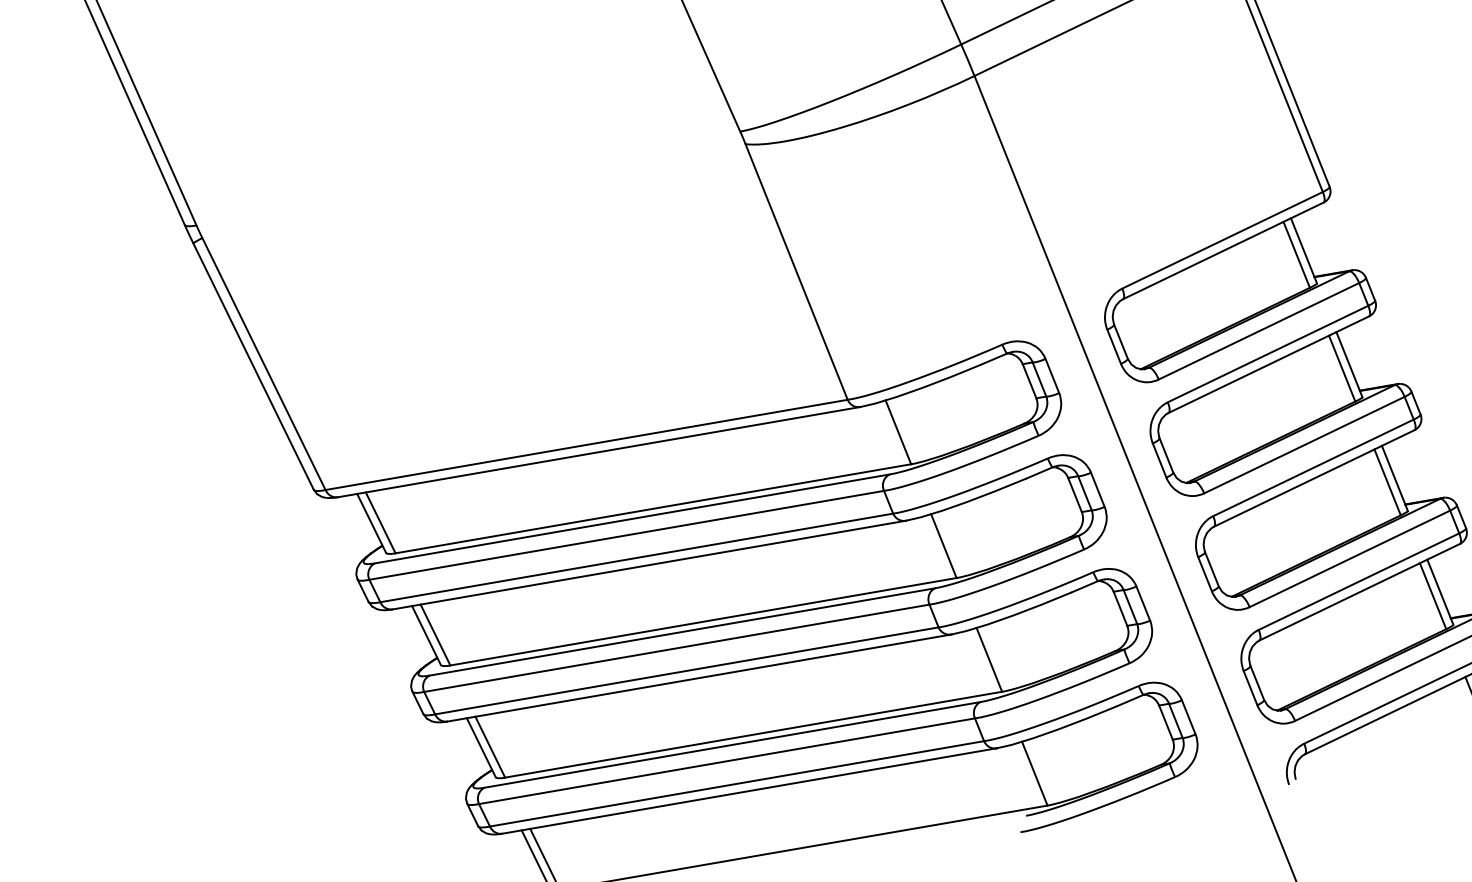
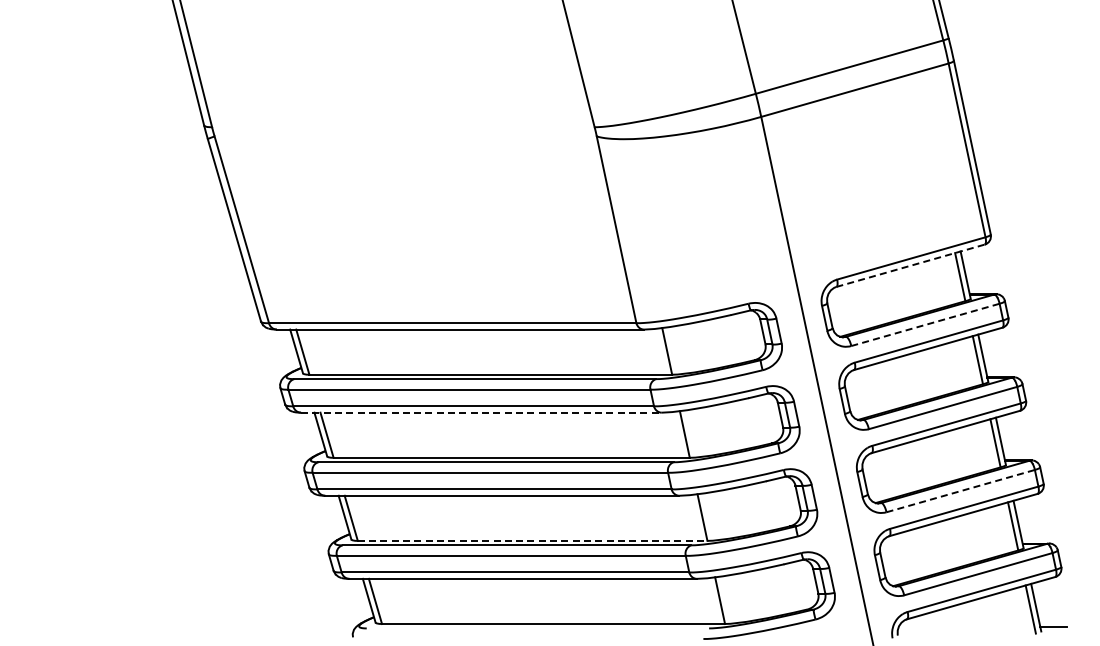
line: (1224, 250) -> (911, 265), solid -> dashed
line: (1258, 330) -> (925, 324), solid -> dashed
line: (1350, 557) -> (961, 490), solid -> dashed
line: (649, 564) -> (481, 412), solid -> dashed
line: (753, 734) -> (532, 540), solid -> dashed

